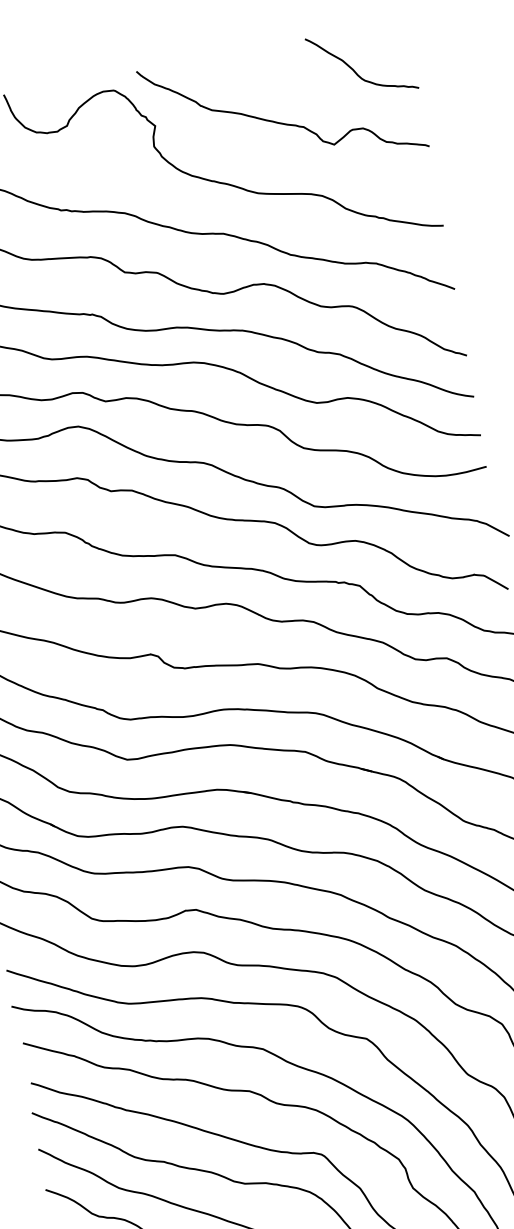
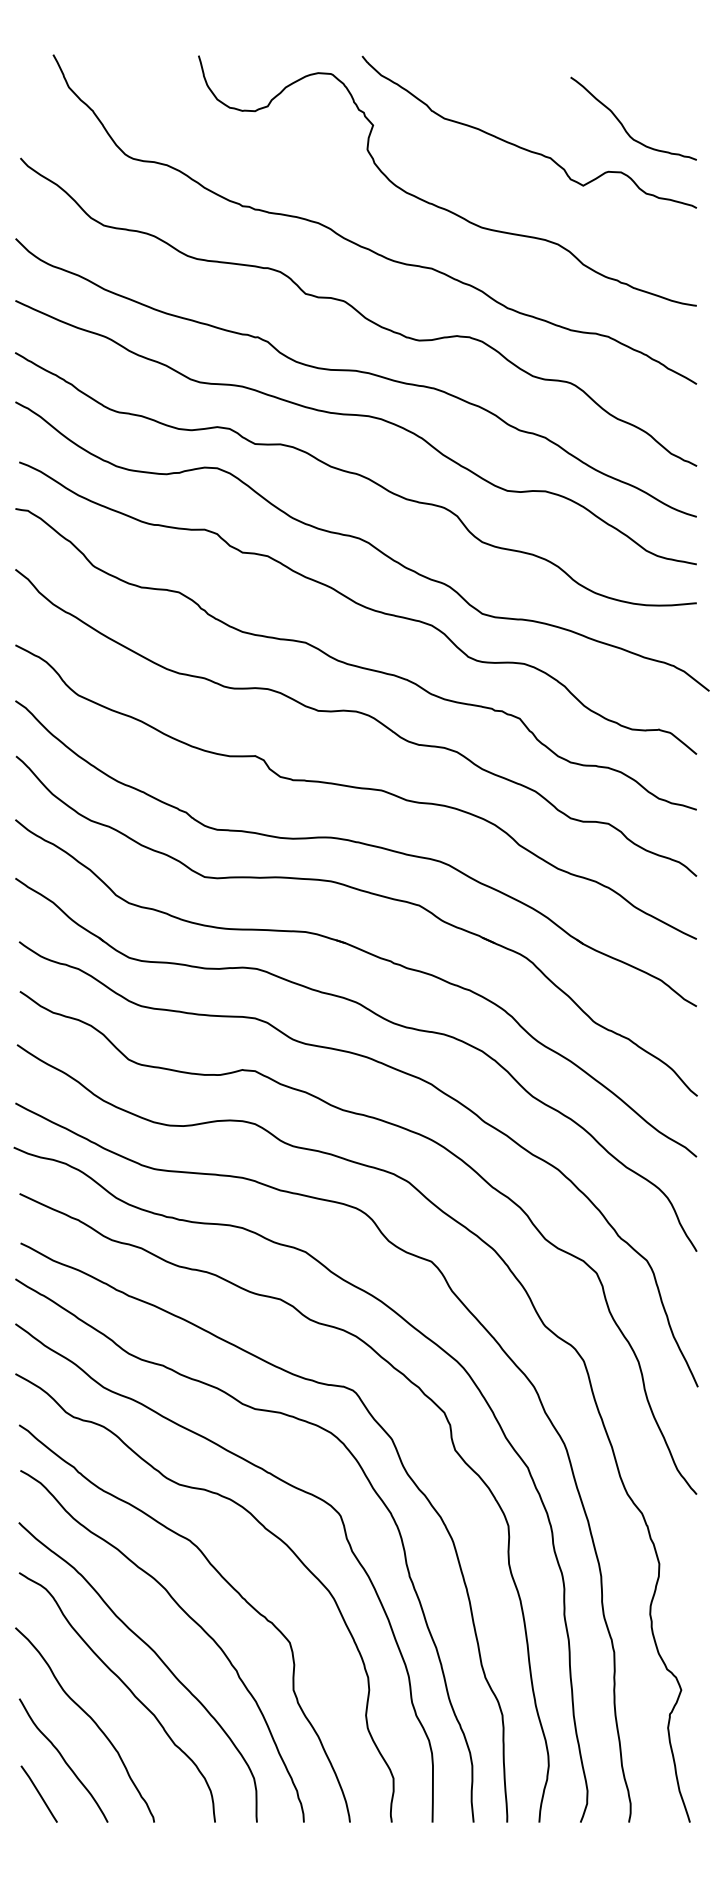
curve: (355, 71) -> (624, 126), moved

